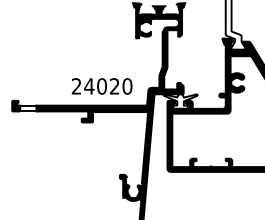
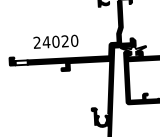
text: (101, 86) -> (55, 41), moved

